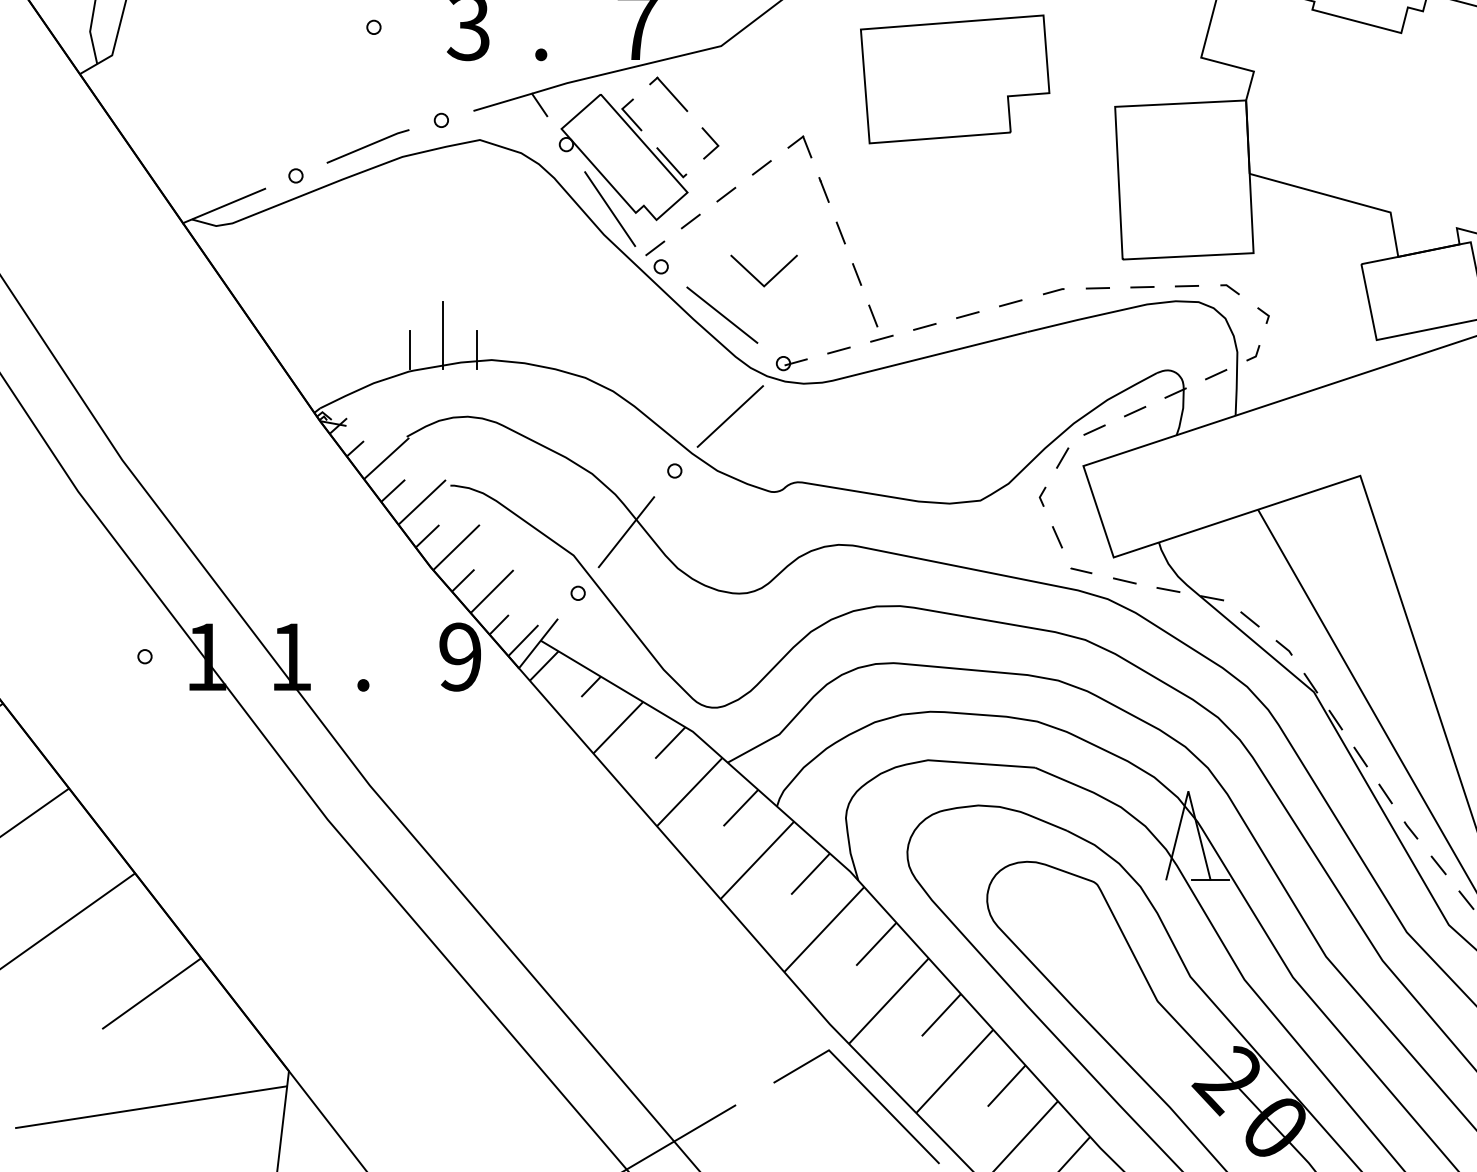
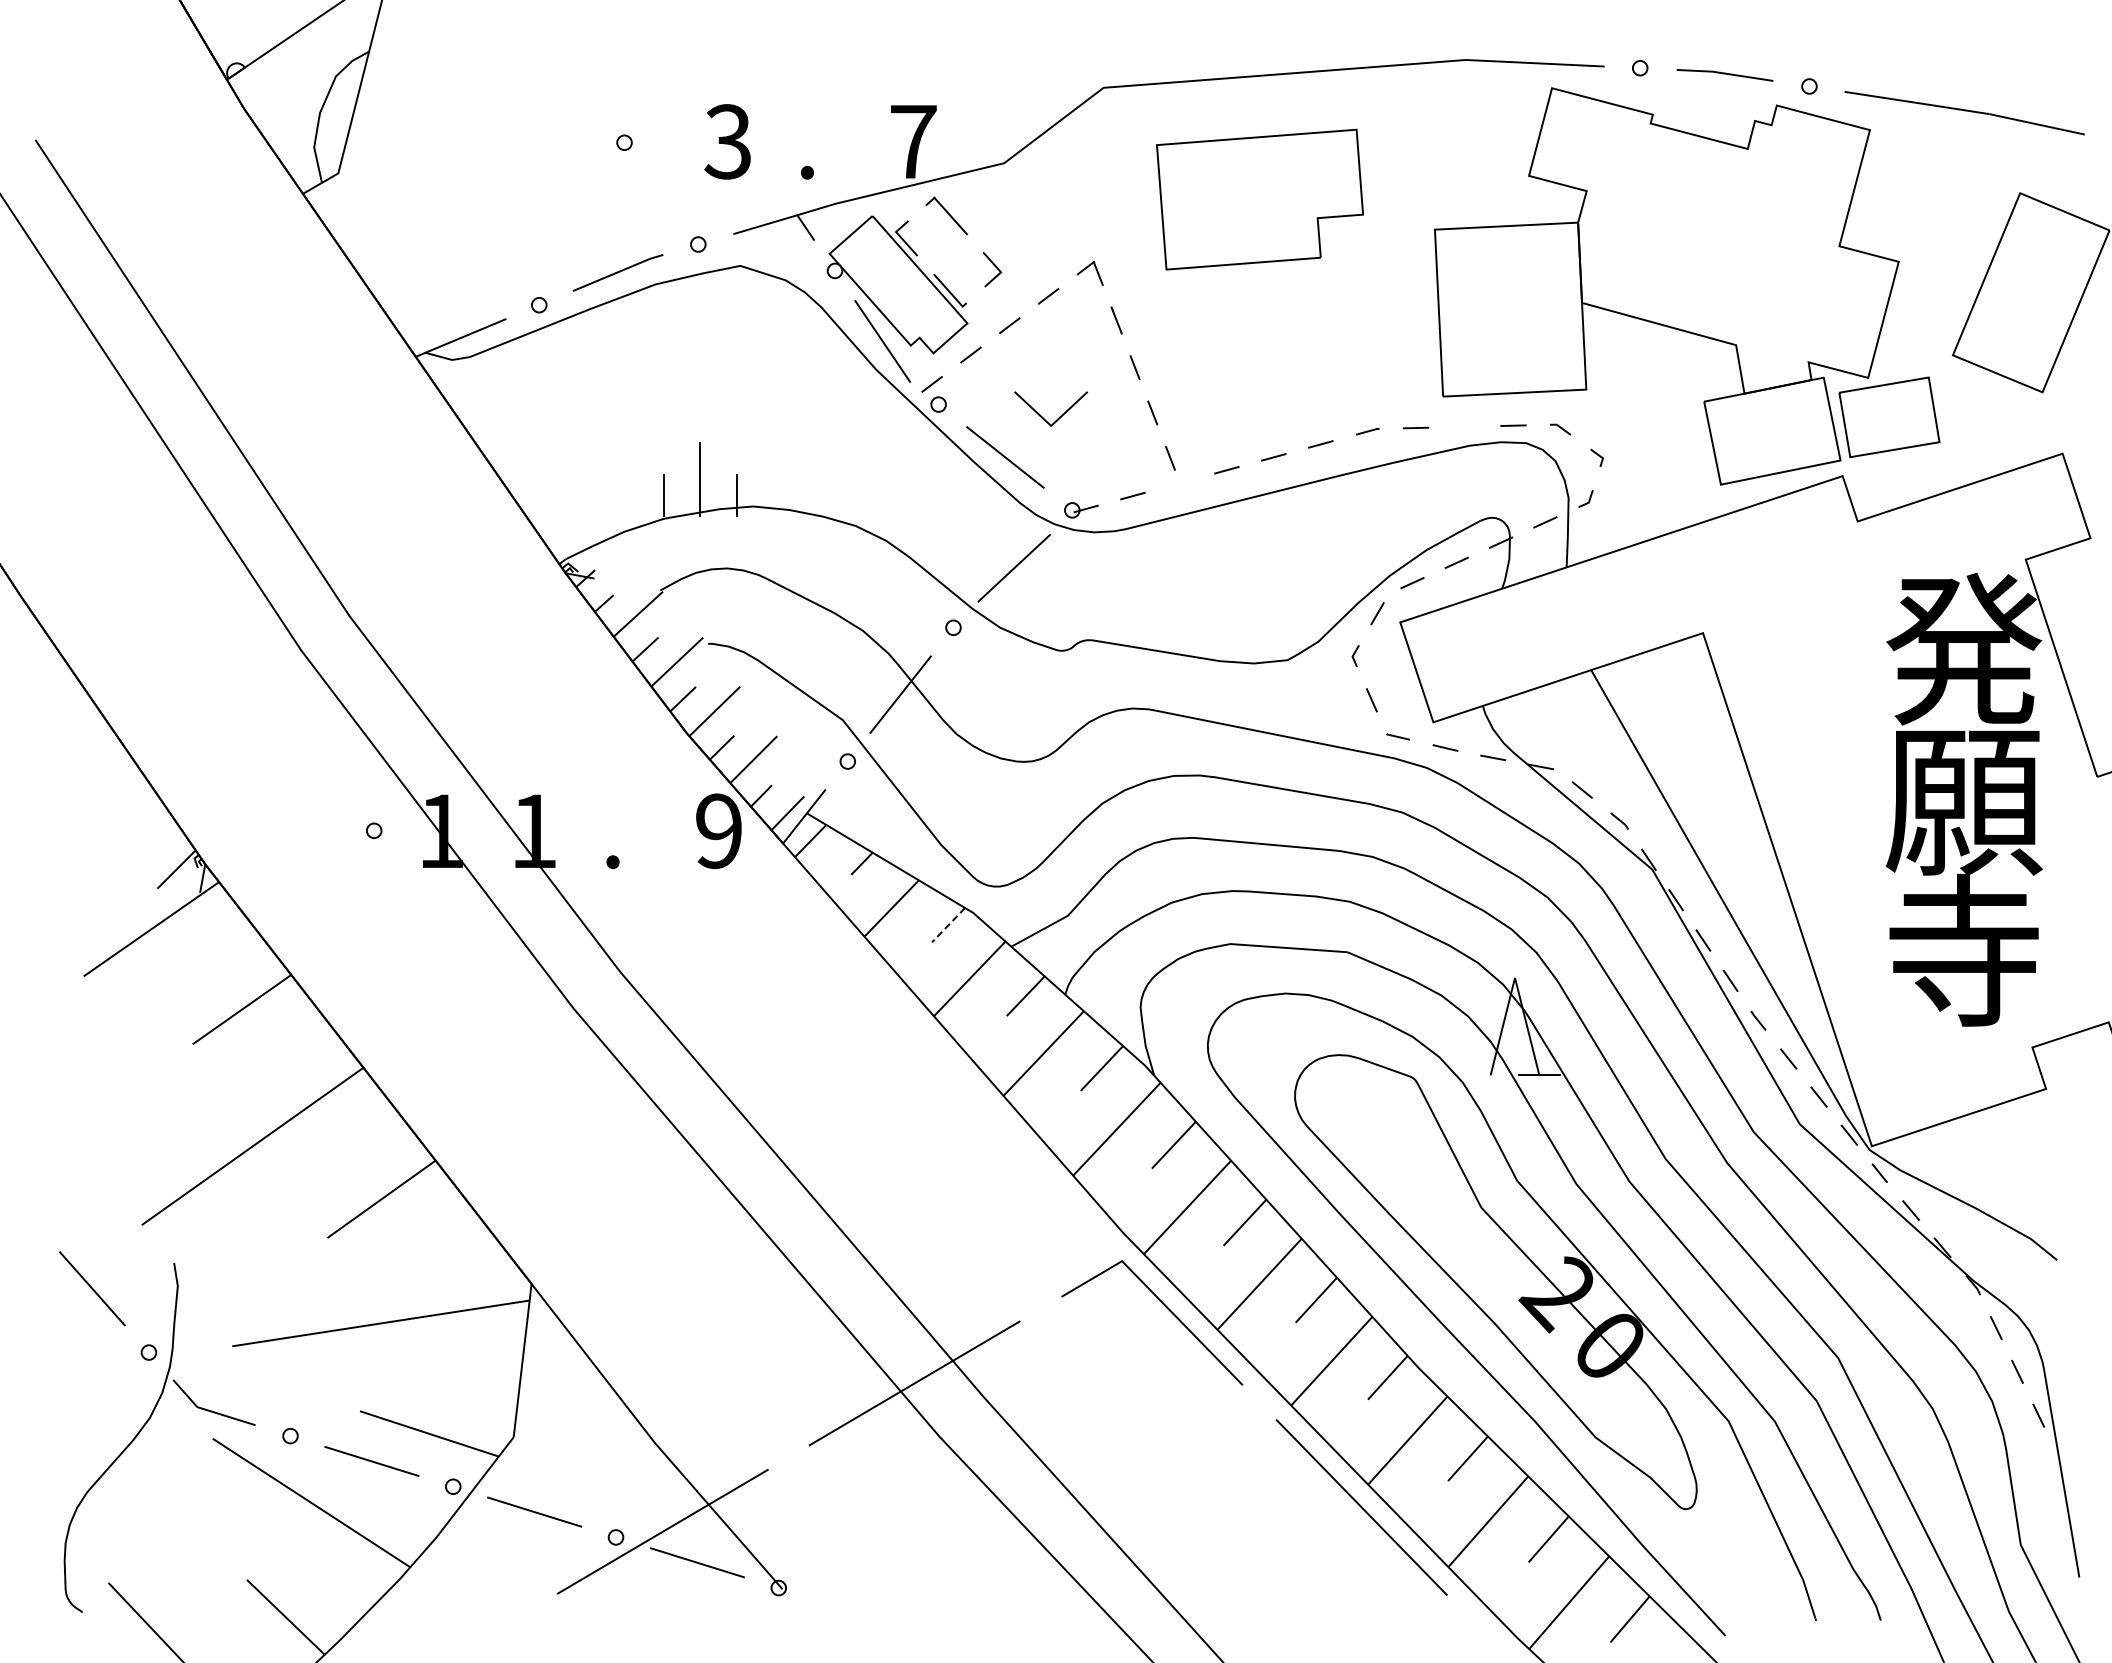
line: (1142, 286) -> (1464, 426), removed
line: (881, 339) -> (1179, 483), removed
line: (670, 743) -> (948, 925), solid -> dashed

